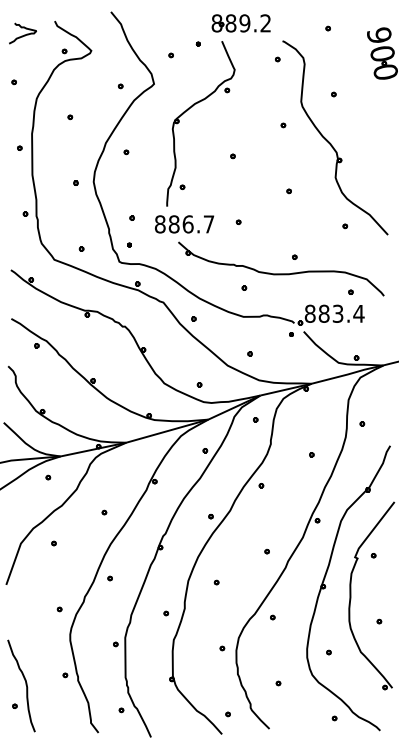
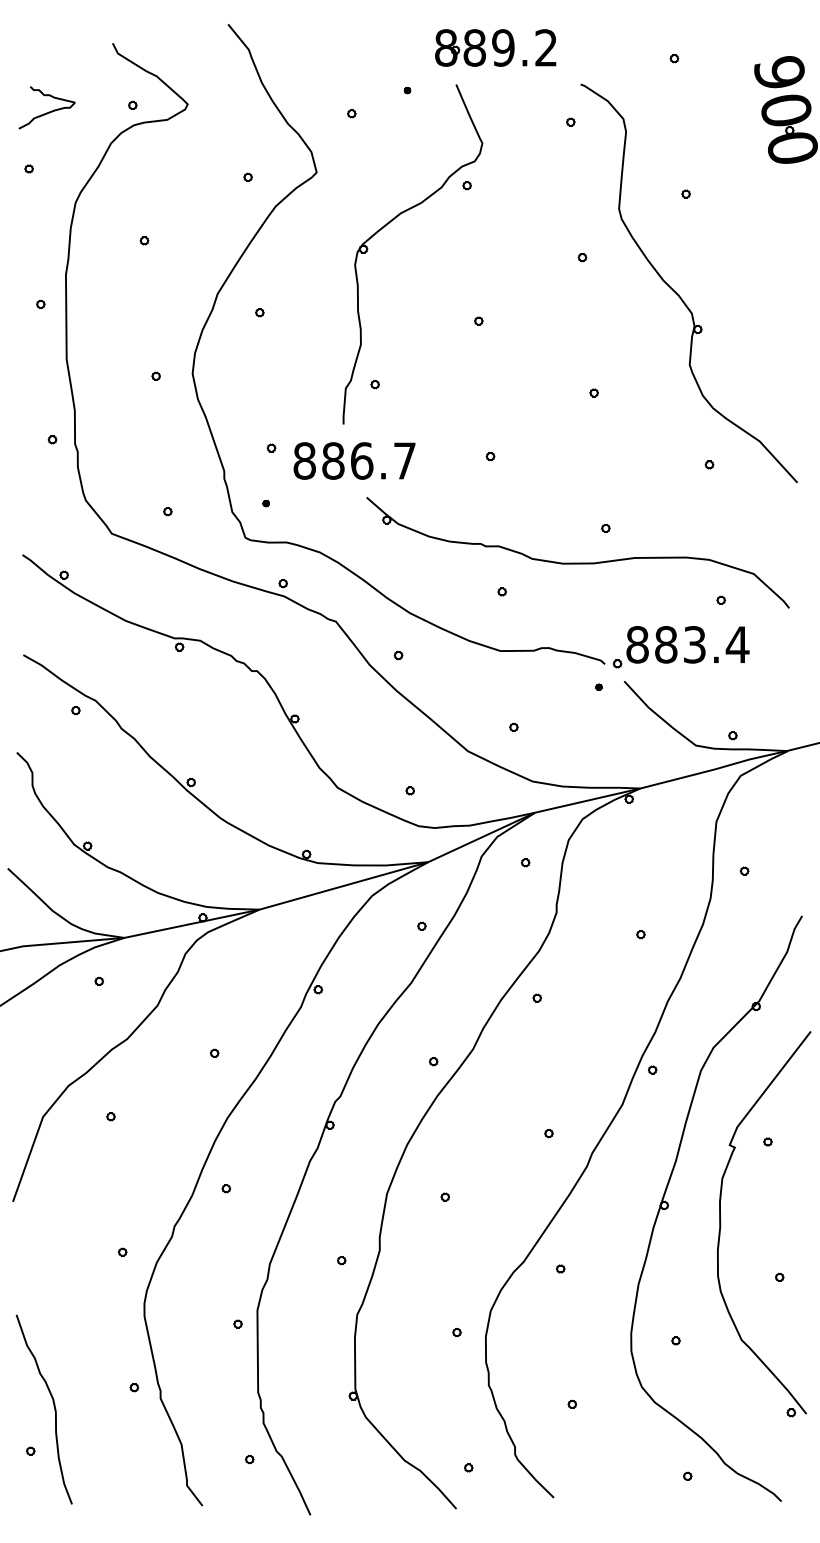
curve: (22, 35) -> (46, 111), moved
text: (184, 224) -> (354, 461), moved

